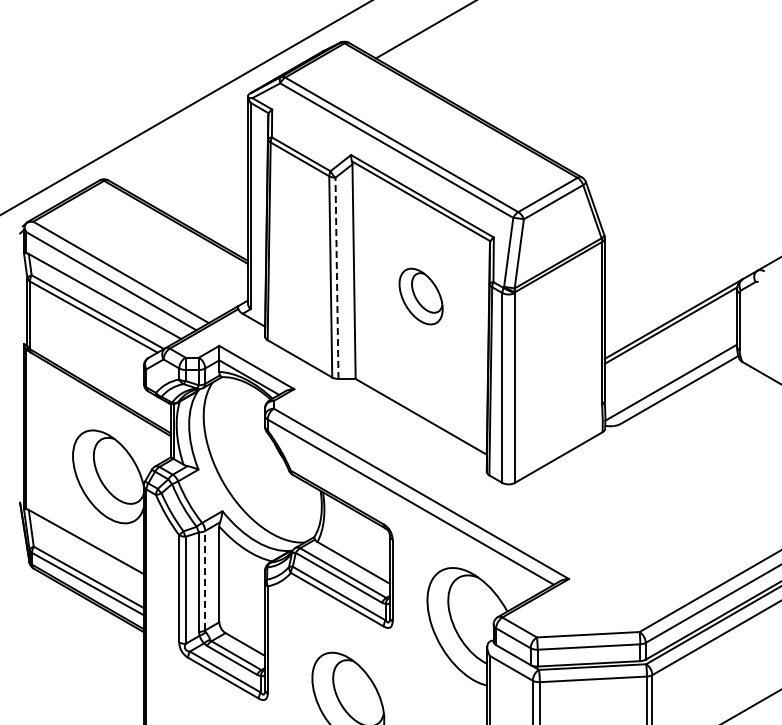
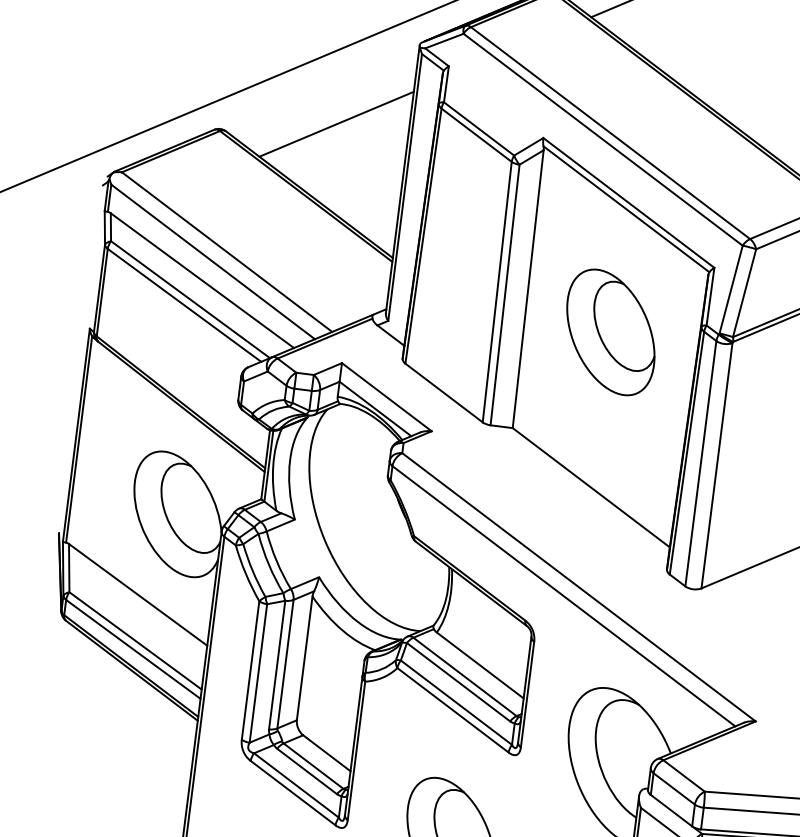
line: (191, 164) -> (335, 124), added
line: (337, 278) -> (505, 295), dashed -> solid
part: (420, 296) -> (609, 332), size x1.67
line: (205, 580) -> (285, 663), dashed -> solid

